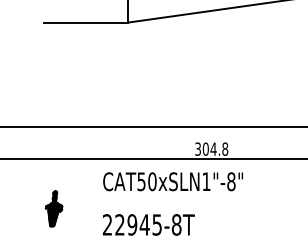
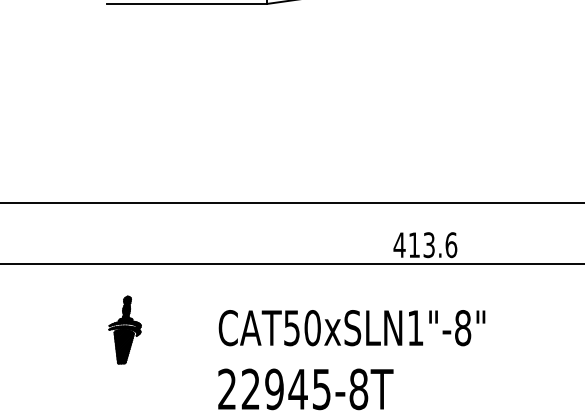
text: (211, 148) -> (425, 243), 304.8 -> 413.6
text: (172, 181) -> (350, 327), moved
part: (53, 208) -> (124, 329), moved

